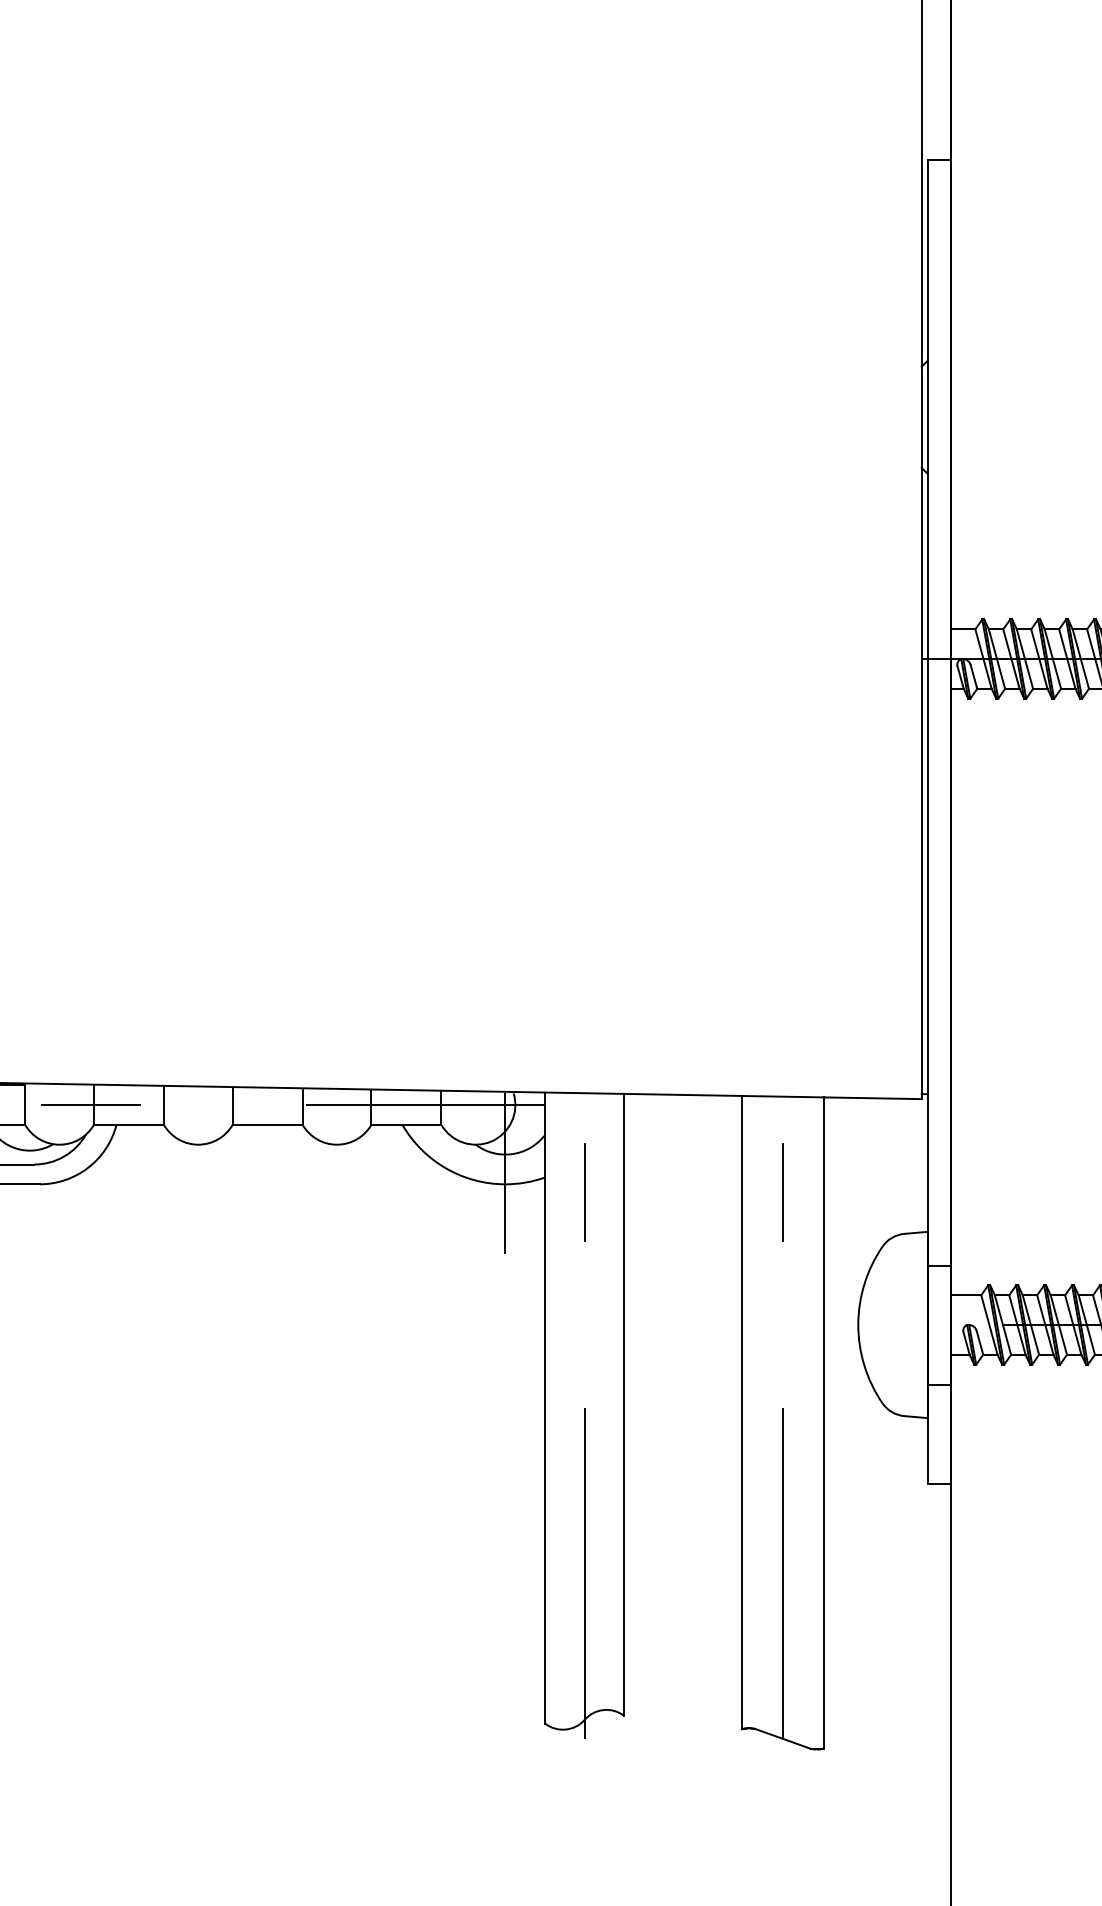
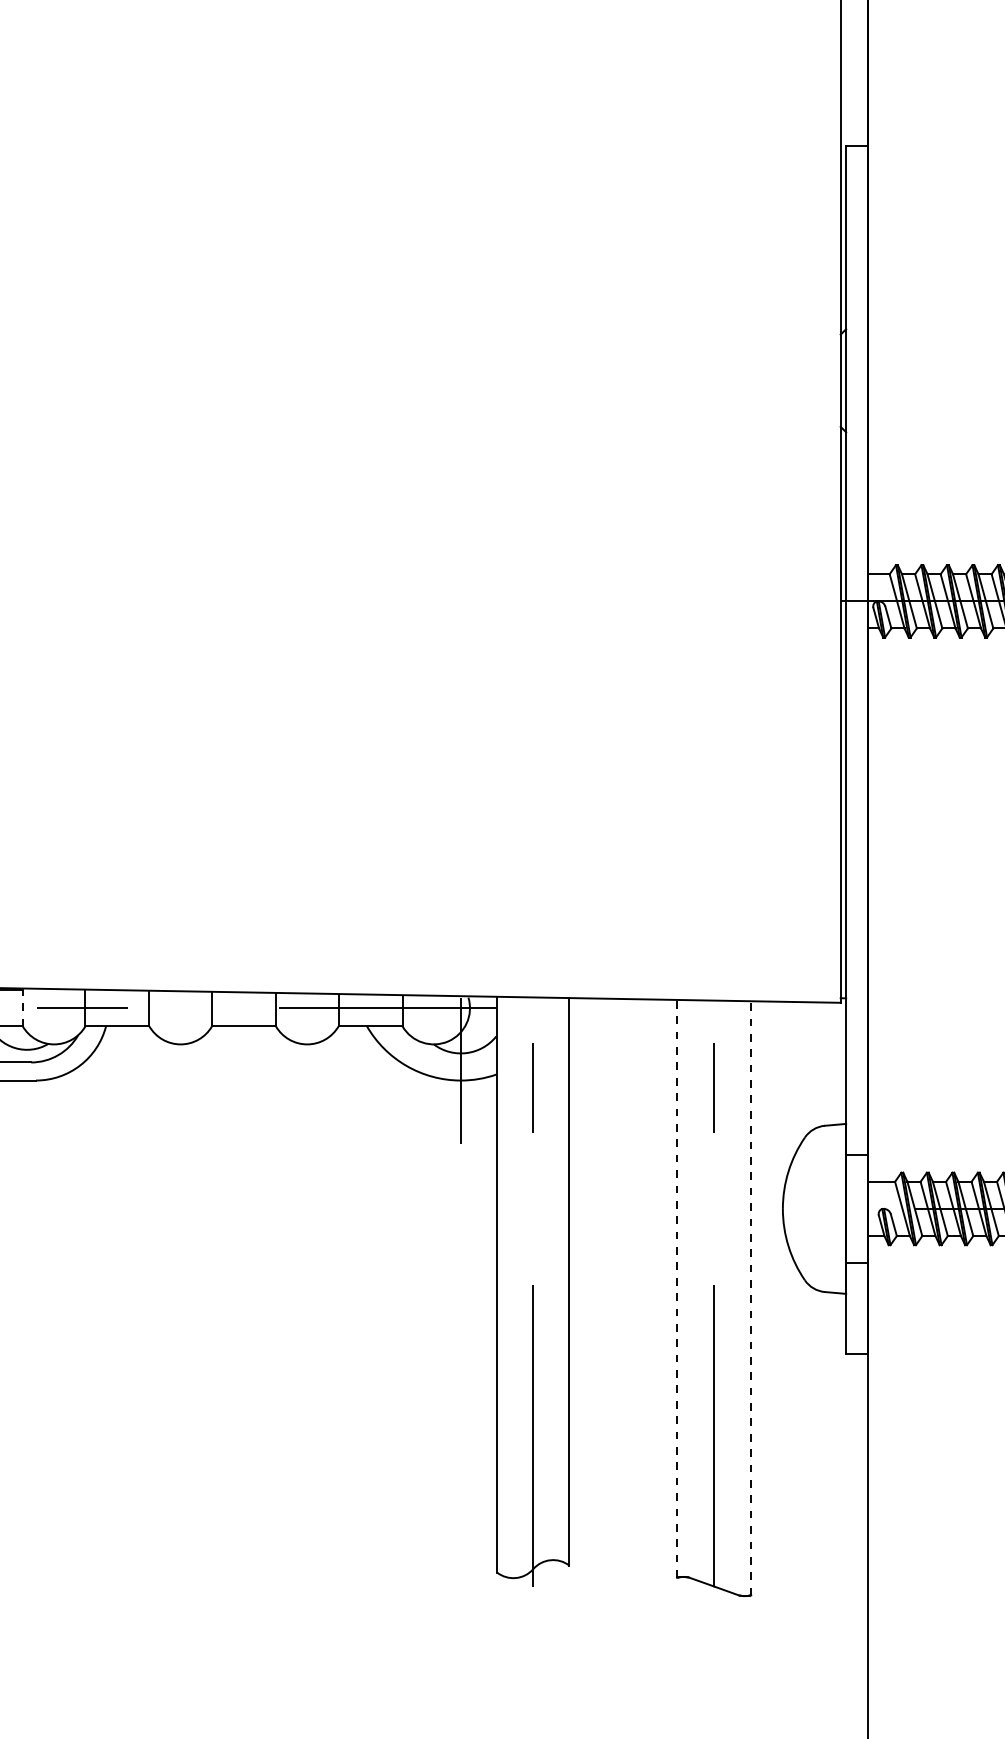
line: (25, 1105) -> (23, 1008), solid -> dashed
line: (742, 1412) -> (677, 1288), solid -> dashed
line: (823, 1422) -> (751, 1297), solid -> dashed

